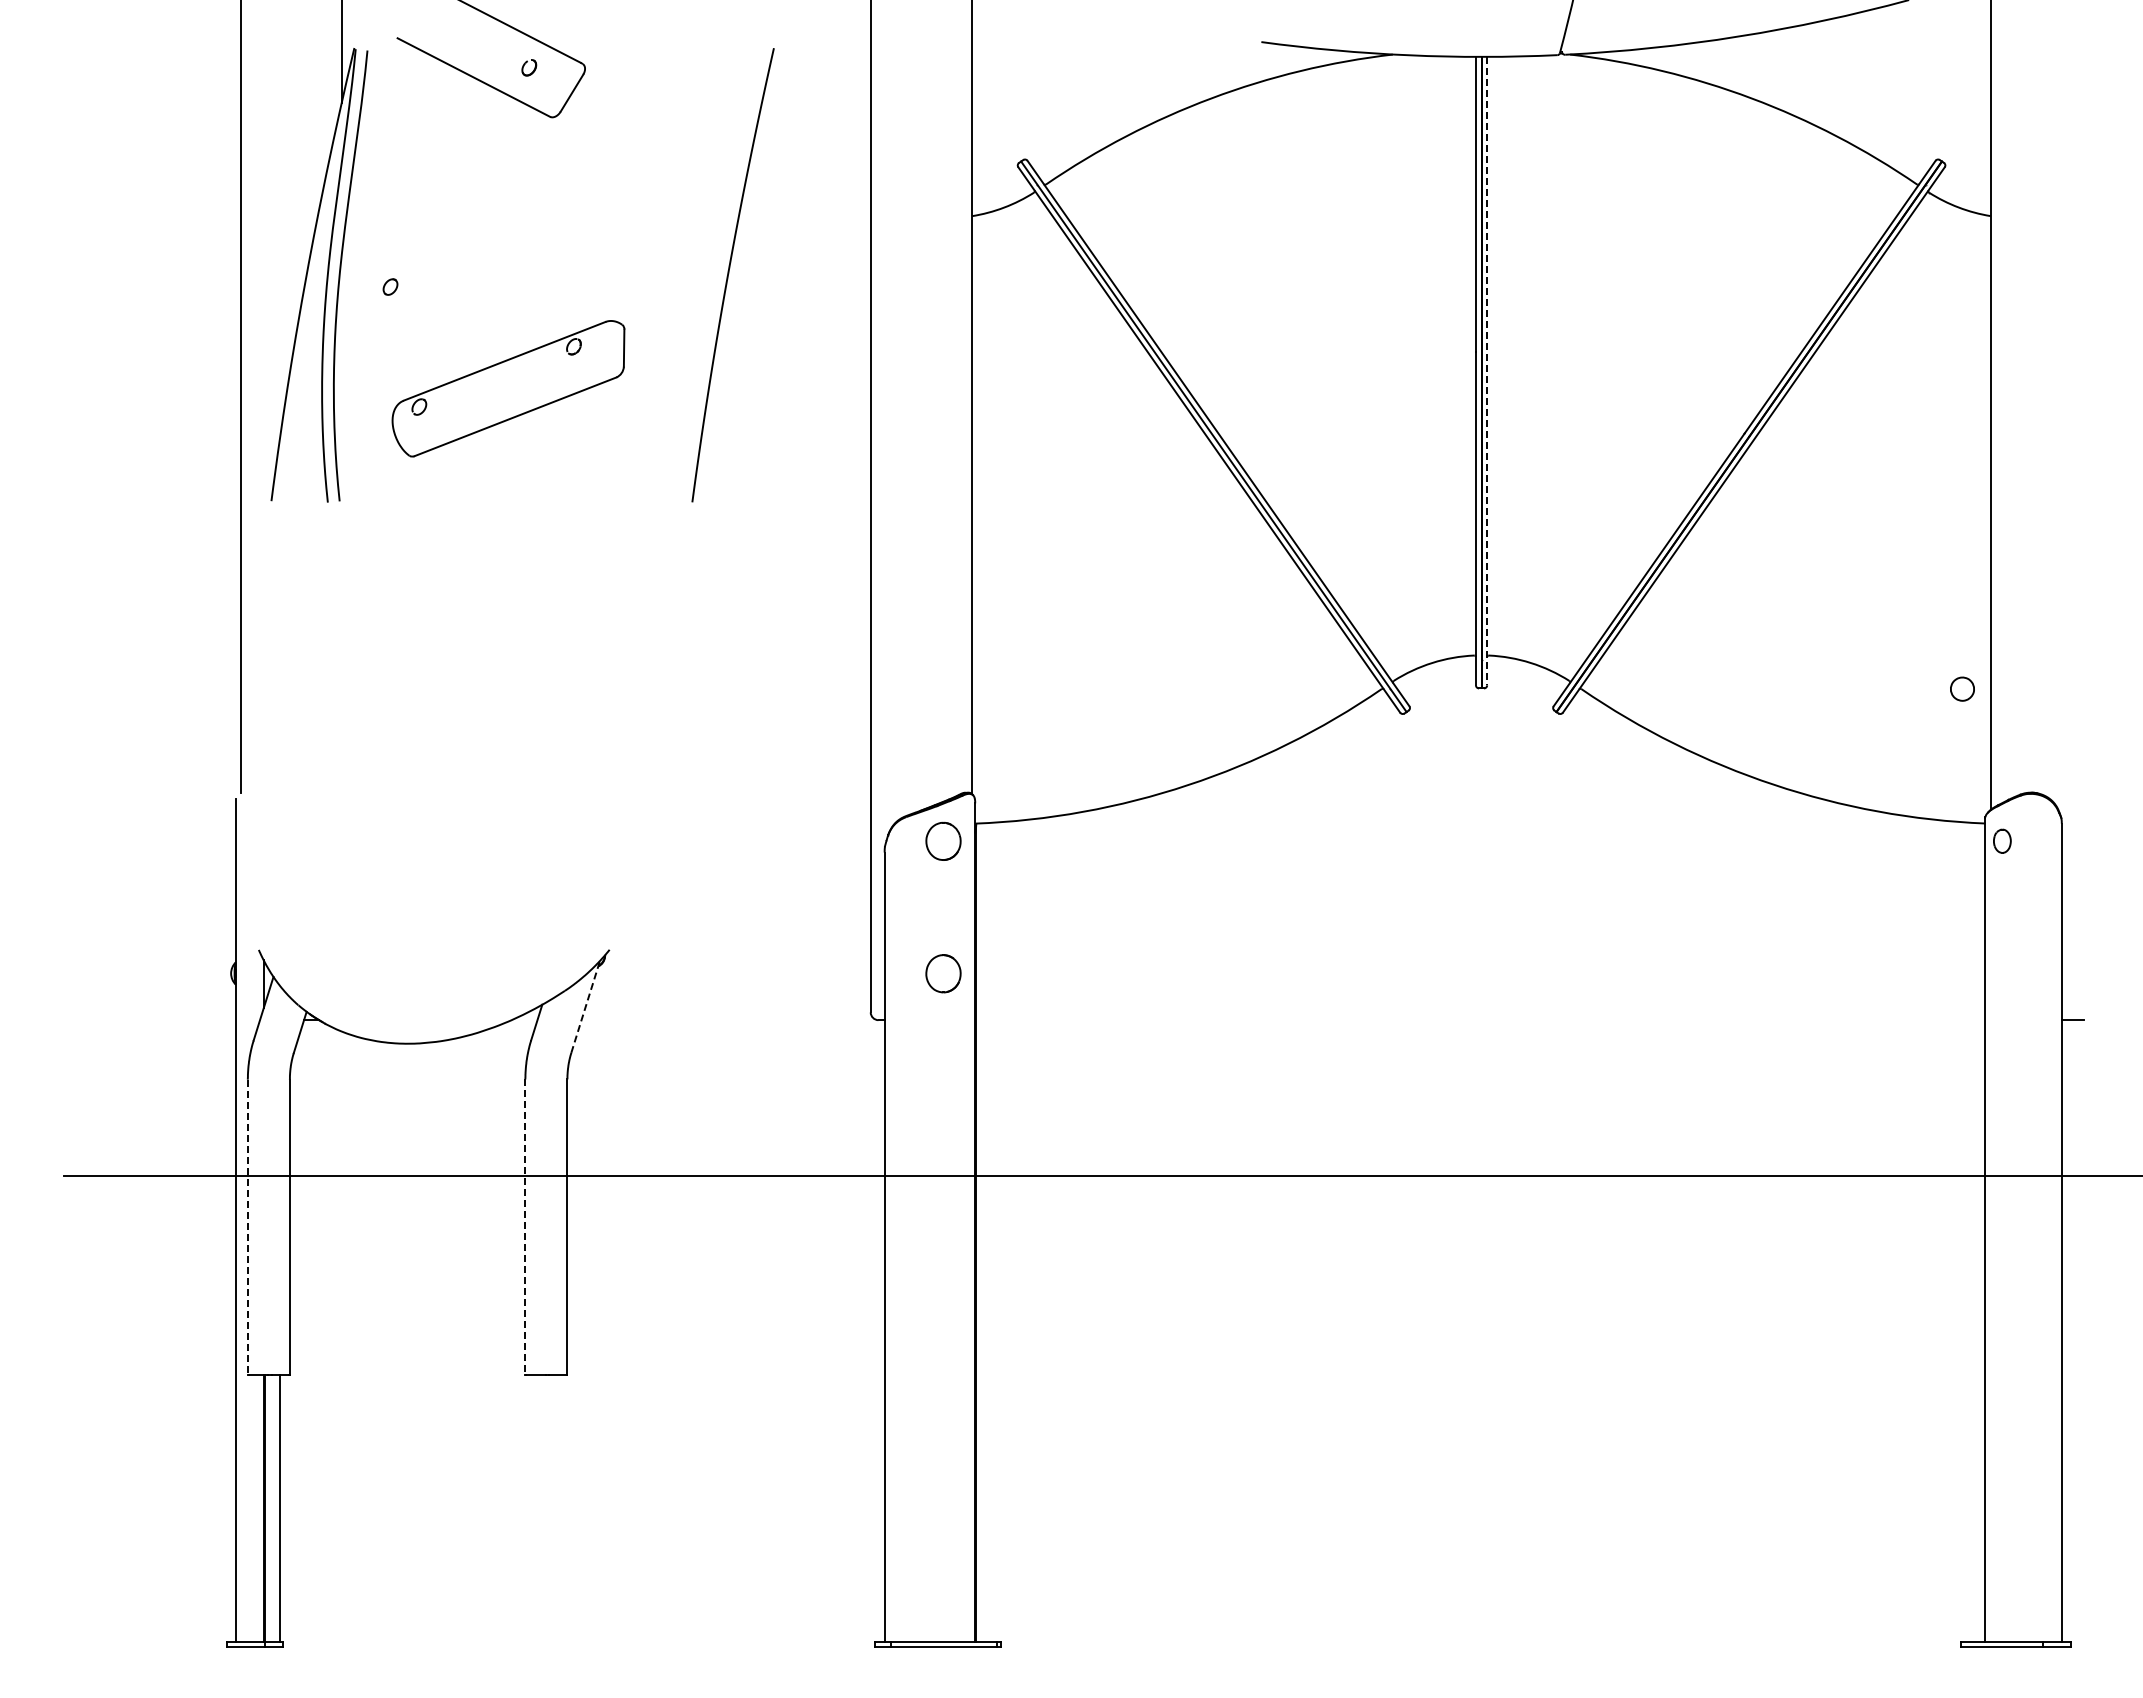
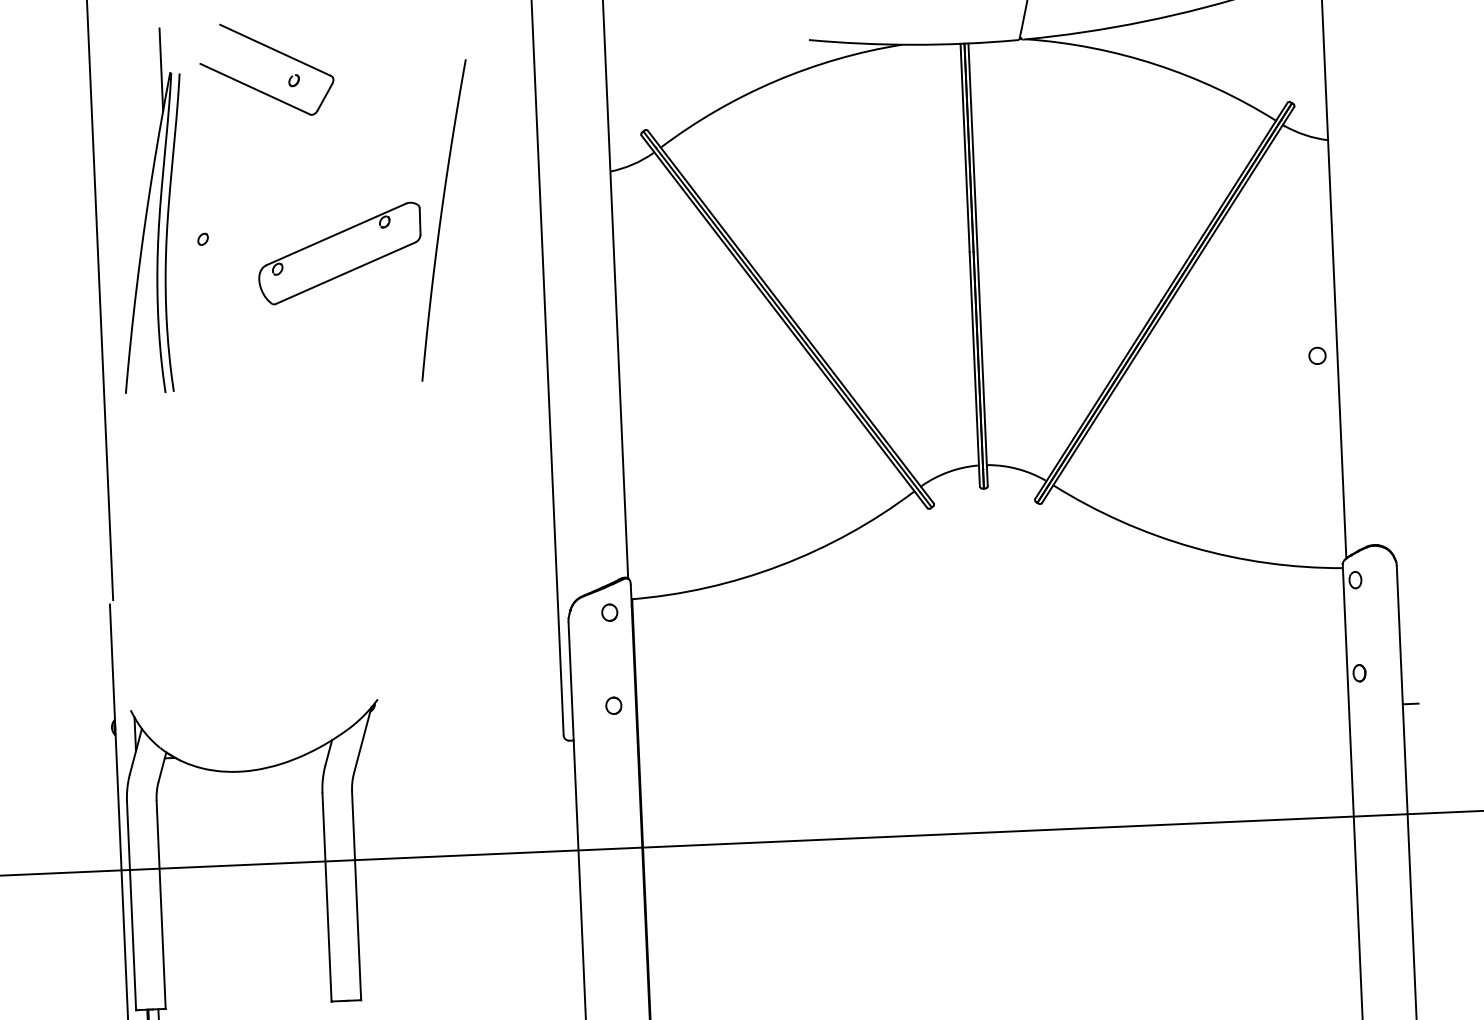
line: (1487, 371) -> (978, 265), dashed -> solid
part: (508, 388) -> (339, 253), moved
part: (1962, 688) -> (1317, 355), moved
part: (943, 840) -> (609, 612), size x0.62
part: (943, 972) -> (613, 705), size x0.62
part: (2002, 973) -> (1359, 673), added
line: (585, 1006) -> (362, 740), dashed -> solid
line: (247, 1227) -> (131, 906), dashed -> solid
line: (525, 1227) -> (327, 897), dashed -> solid

